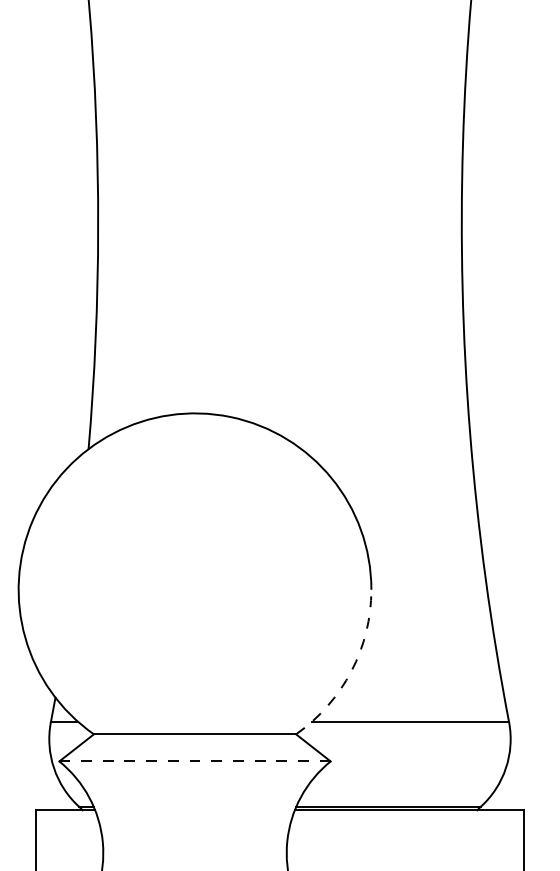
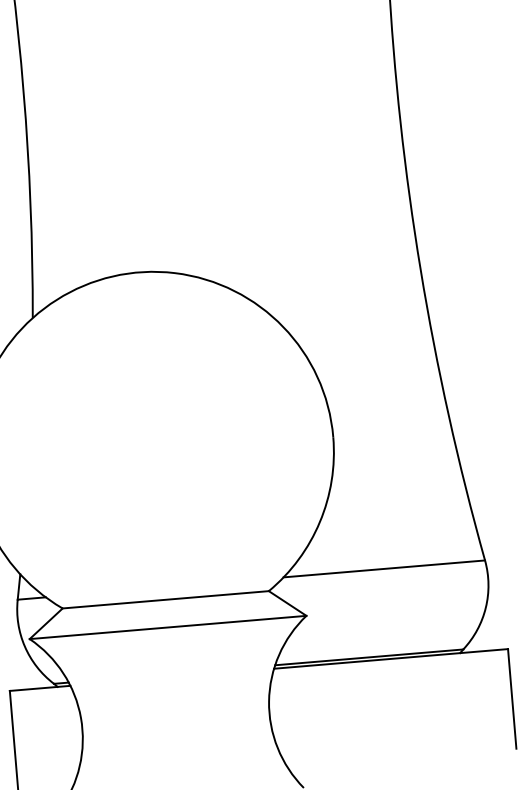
arc: (351, 671) -> (319, 522), dashed -> solid
line: (195, 761) -> (168, 627), dashed -> solid

